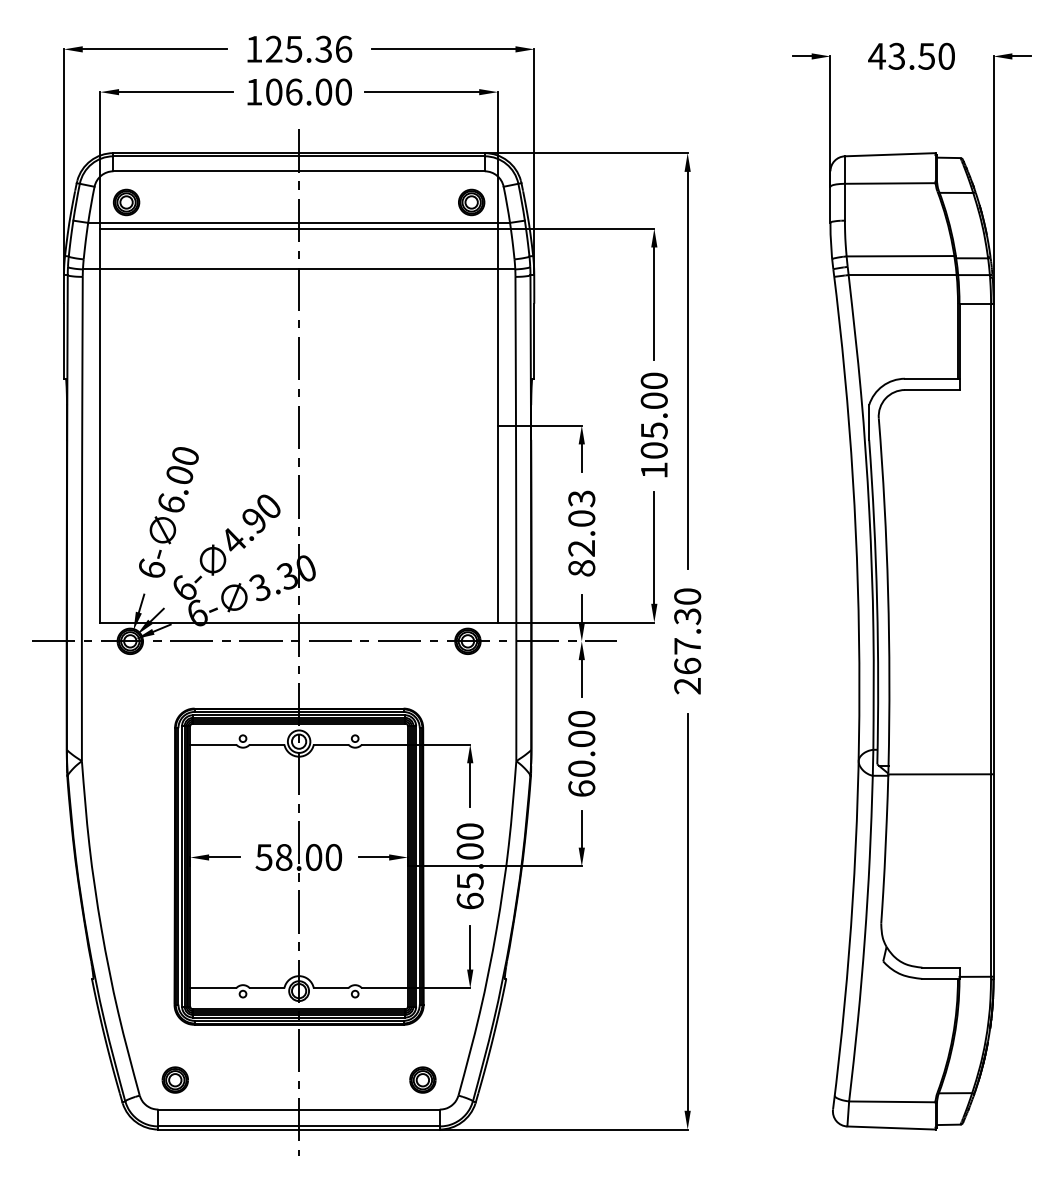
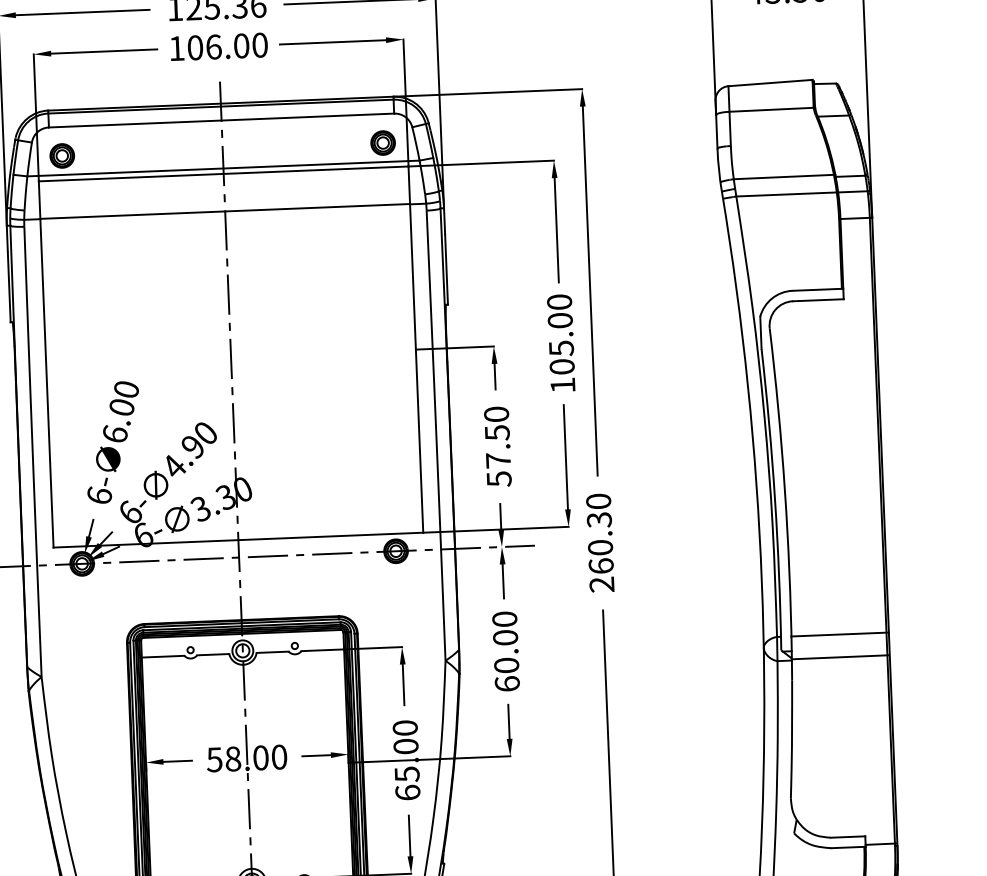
text: (581, 533) -> (497, 446), 82.03 -> 57.50
text: (687, 646) -> (600, 547), 267.30 -> 260.30
line: (940, 749) -> (839, 634), added

